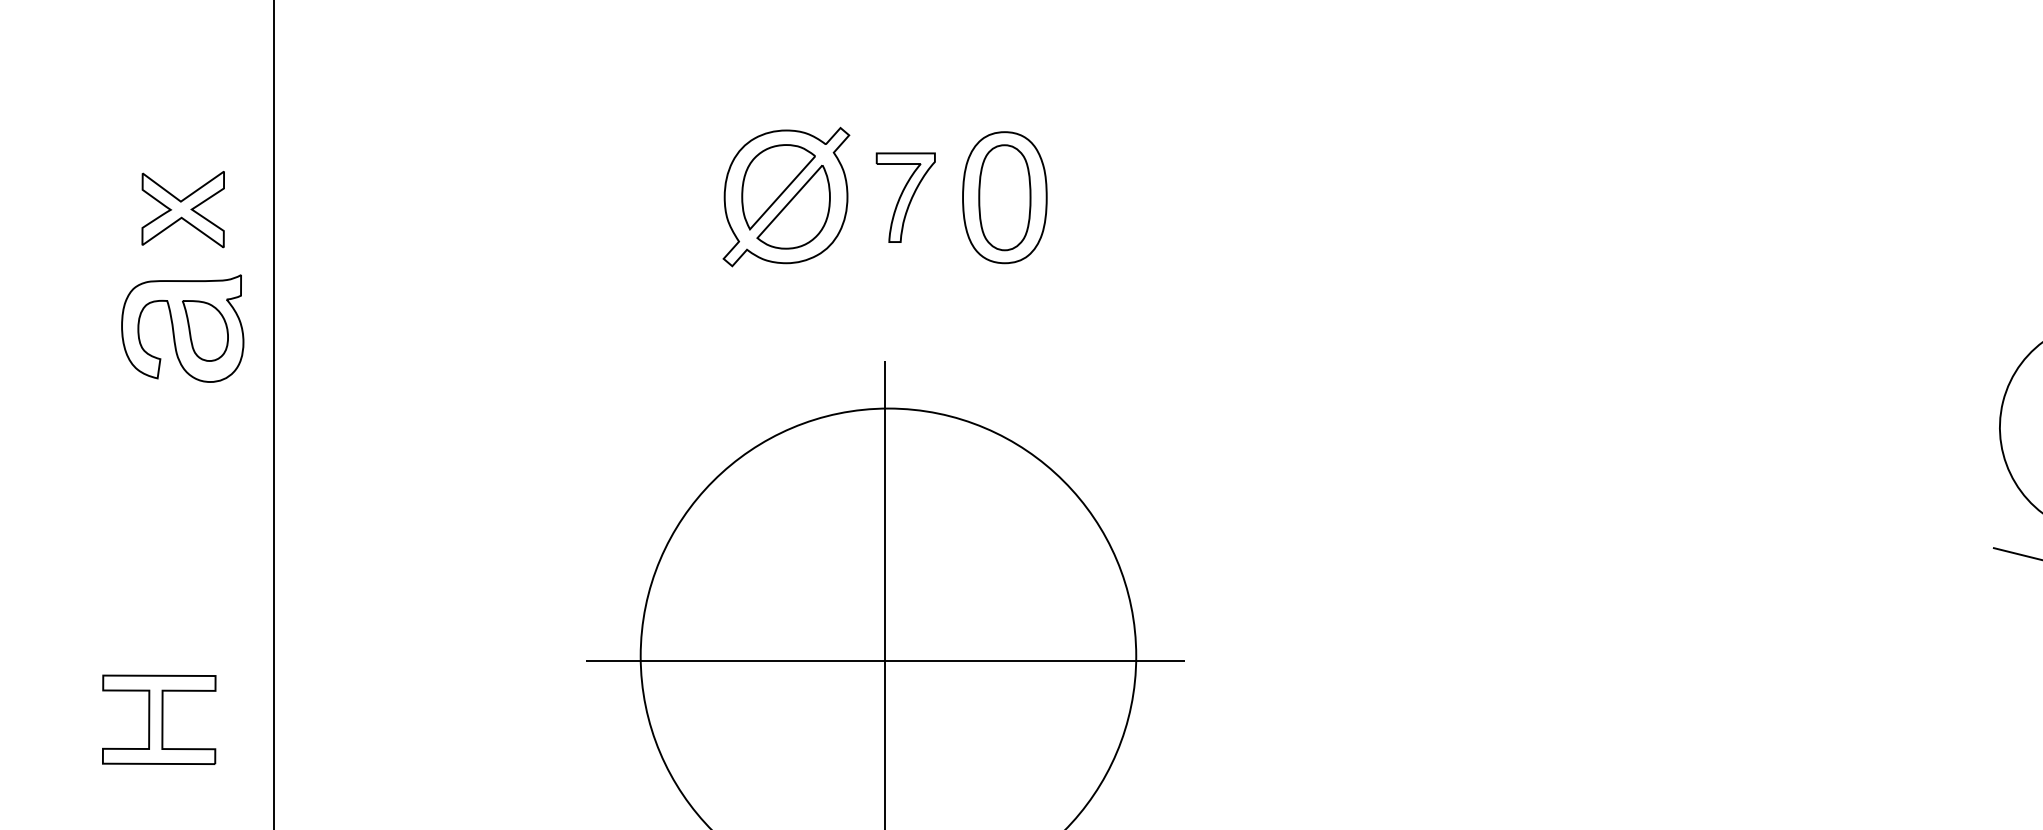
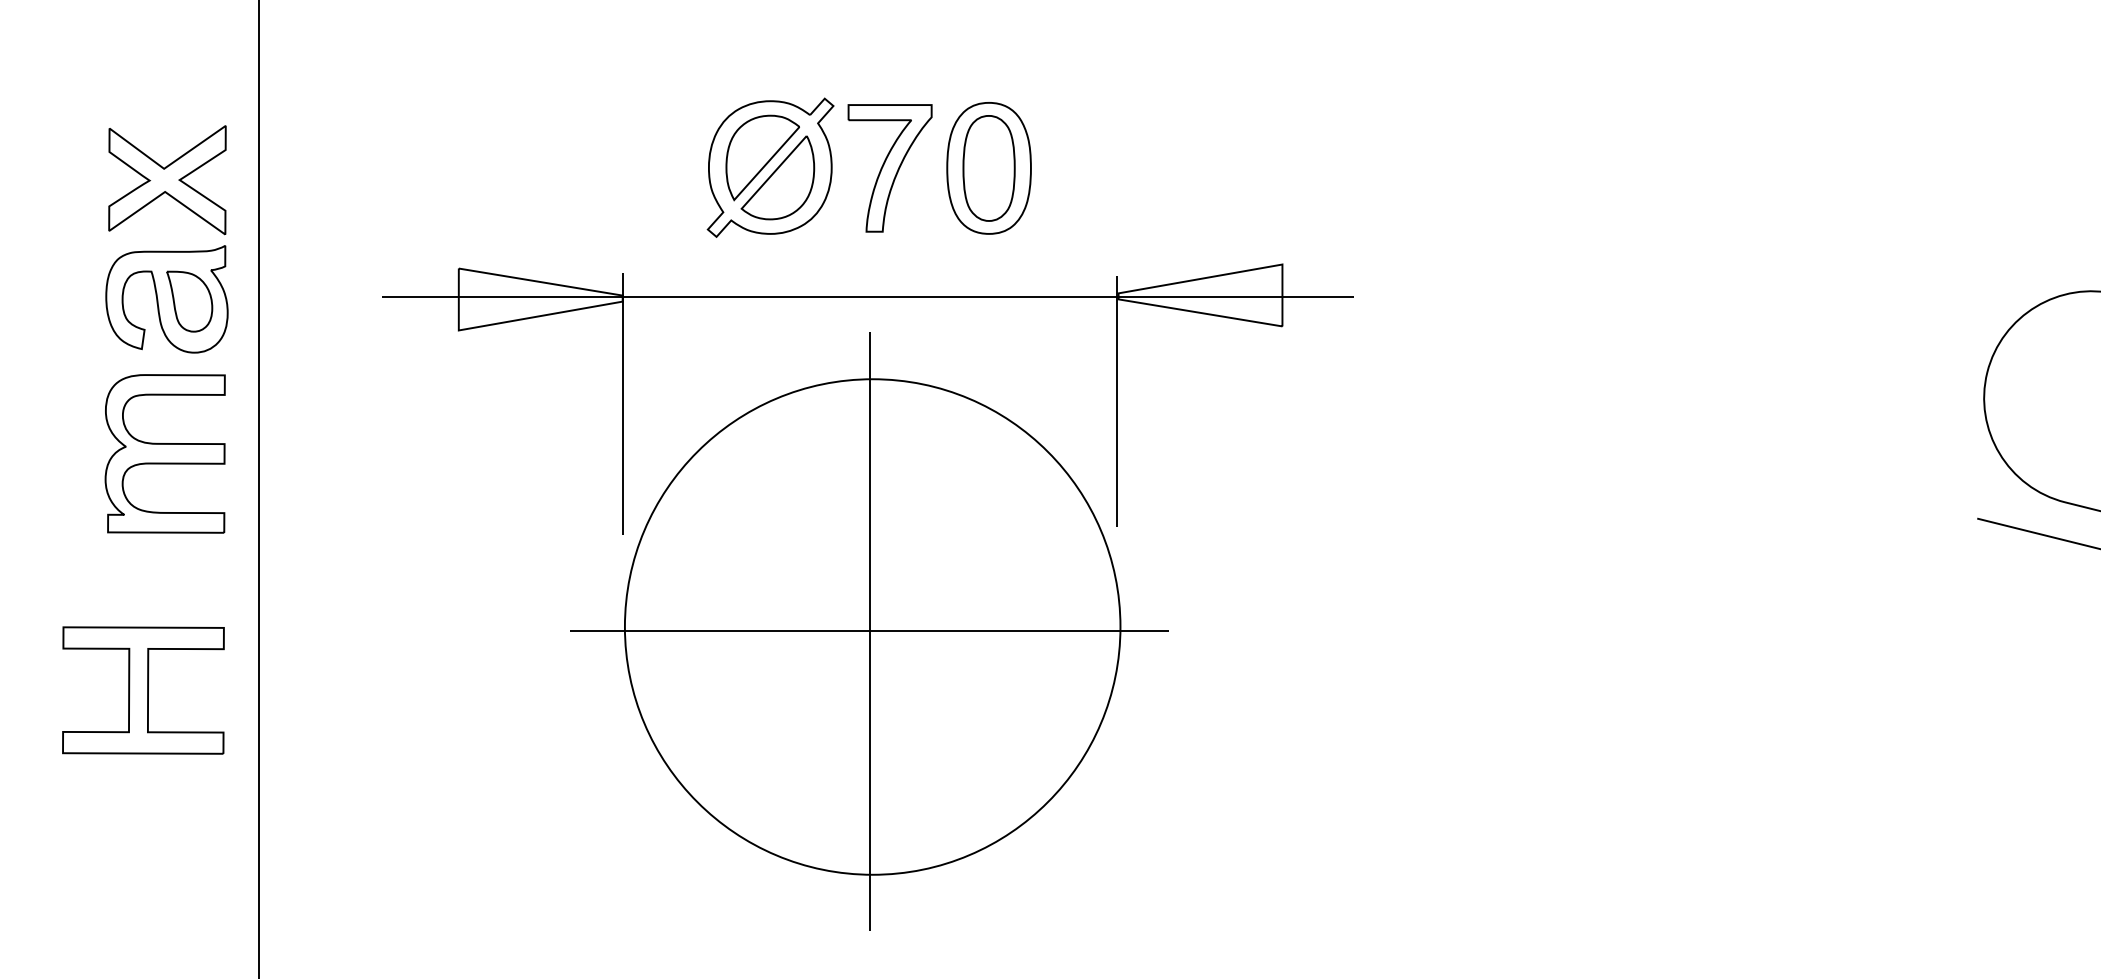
part: (905, 197) -> (889, 168), size x1.43
part: (183, 209) -> (167, 180), size x1.43
part: (883, 326) -> (867, 297), added
part: (180, 482) -> (164, 453), added
part: (159, 719) -> (143, 690), size x1.43

